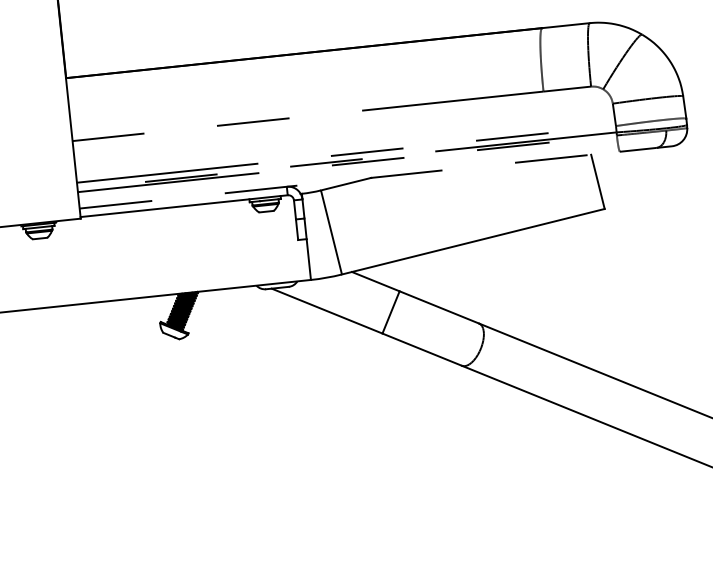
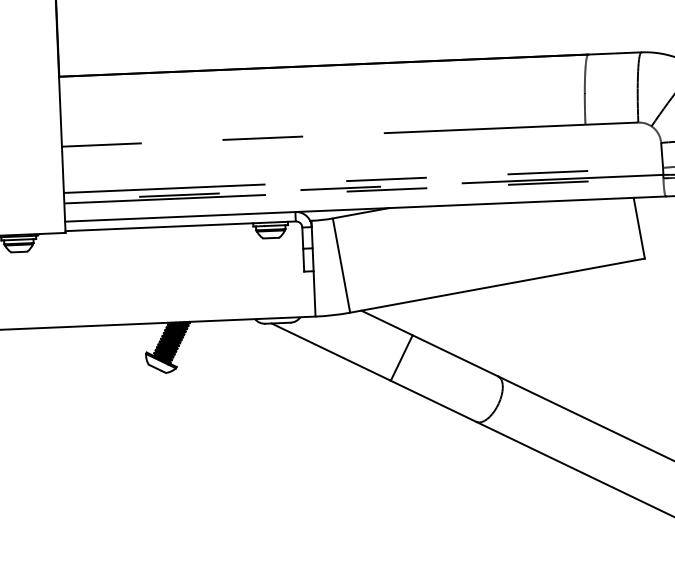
line: (349, 180) -> (365, 209), dashed -> solid

